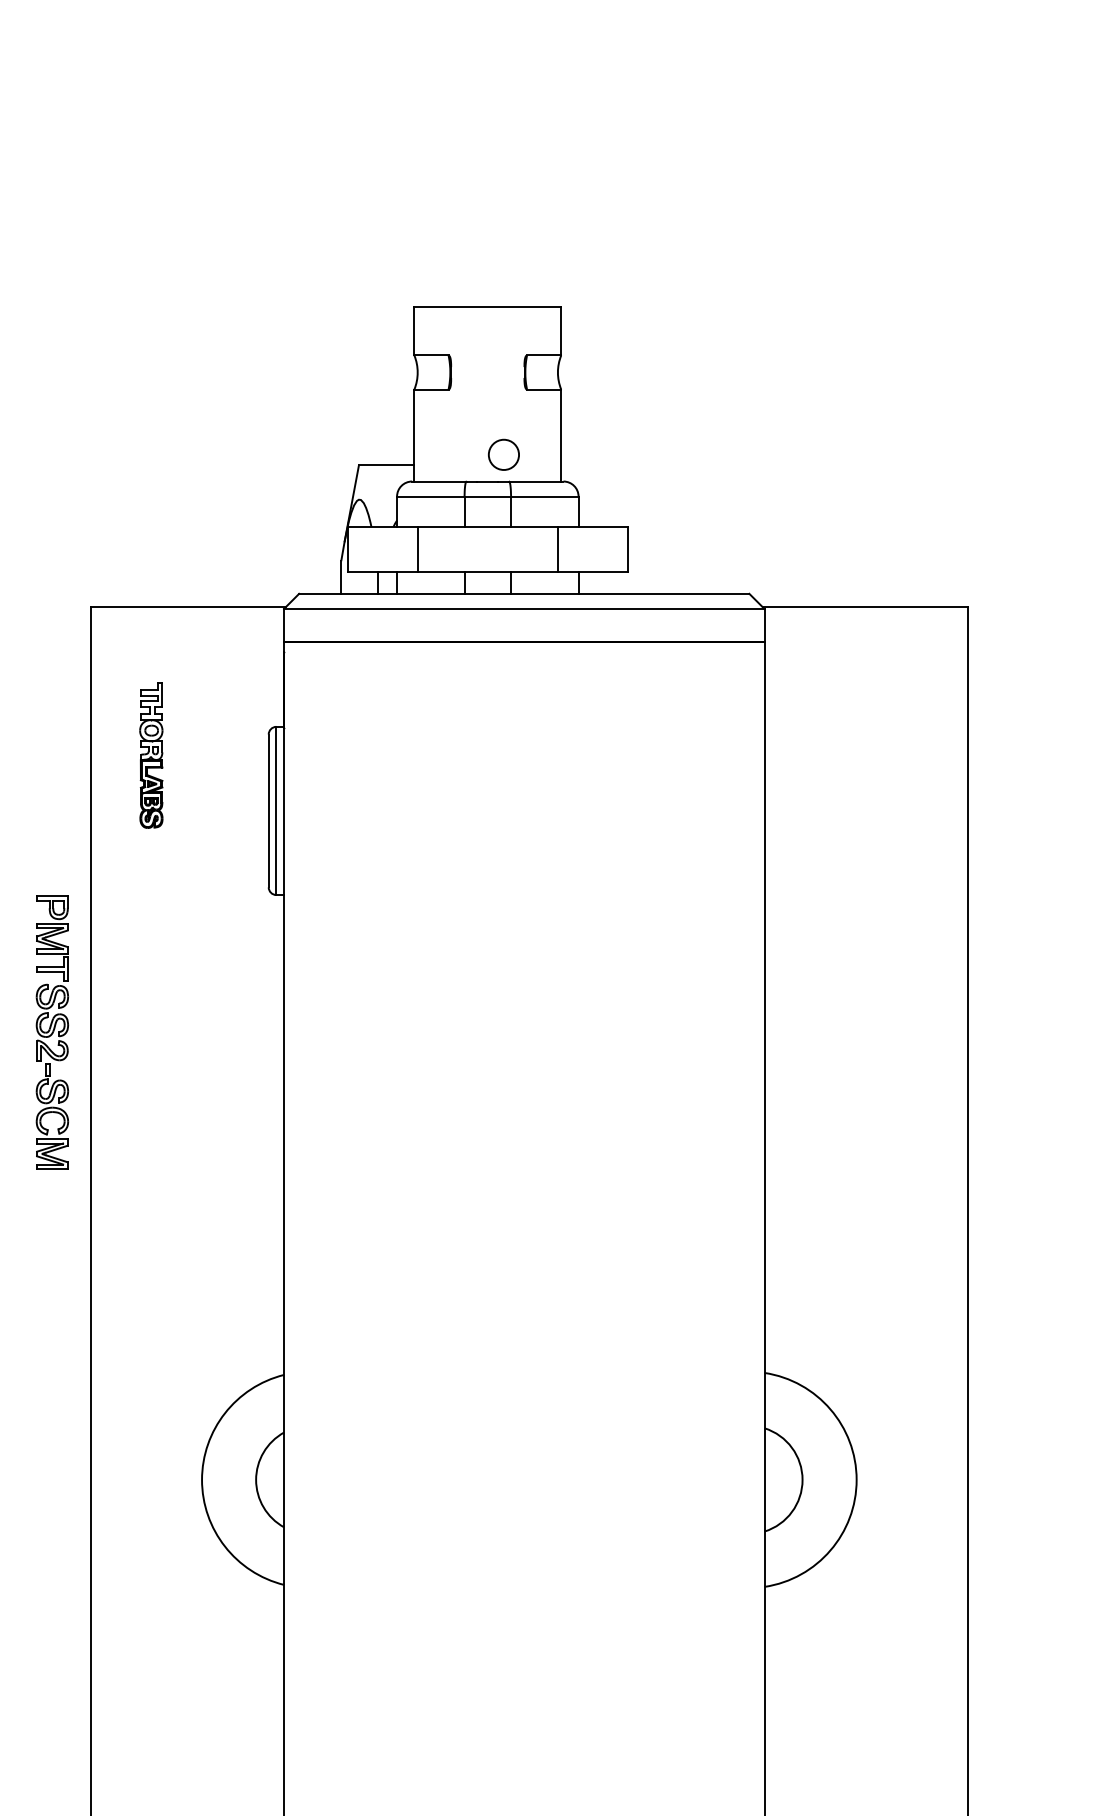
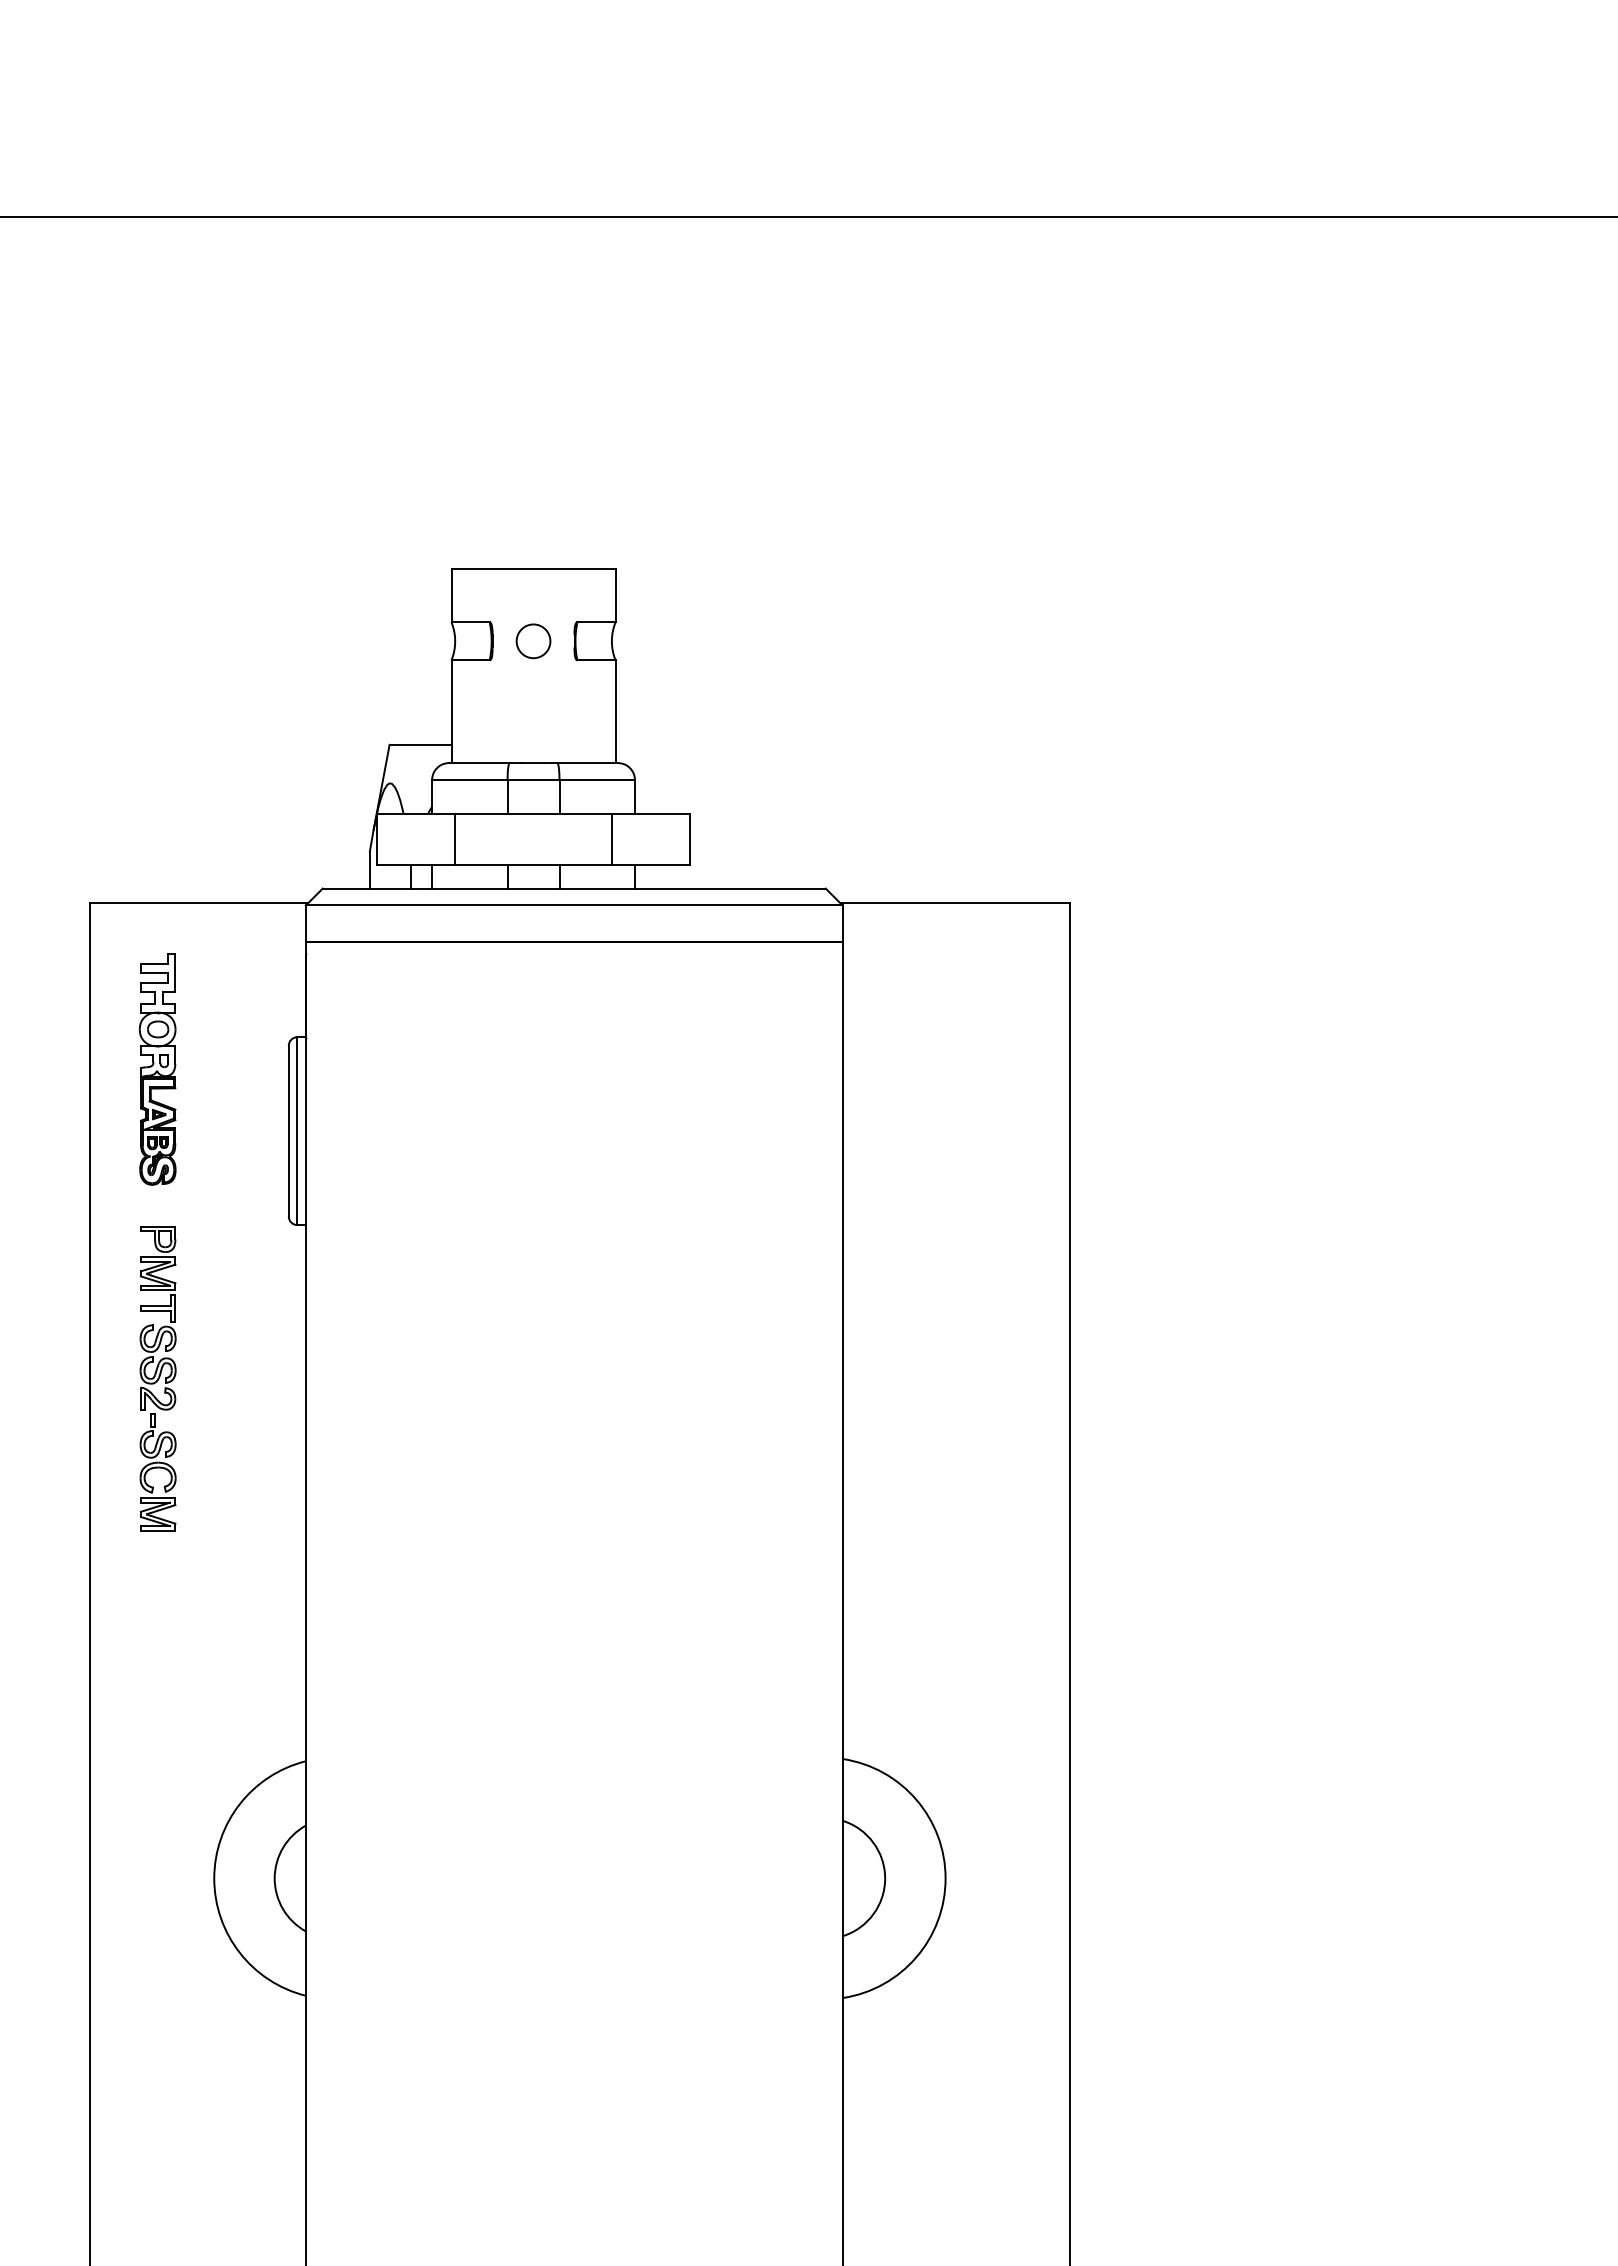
circle: (503, 455) -> (533, 641), moved
part: (151, 755) -> (157, 1069), size x1.43
part: (51, 1032) -> (157, 1378), moved

